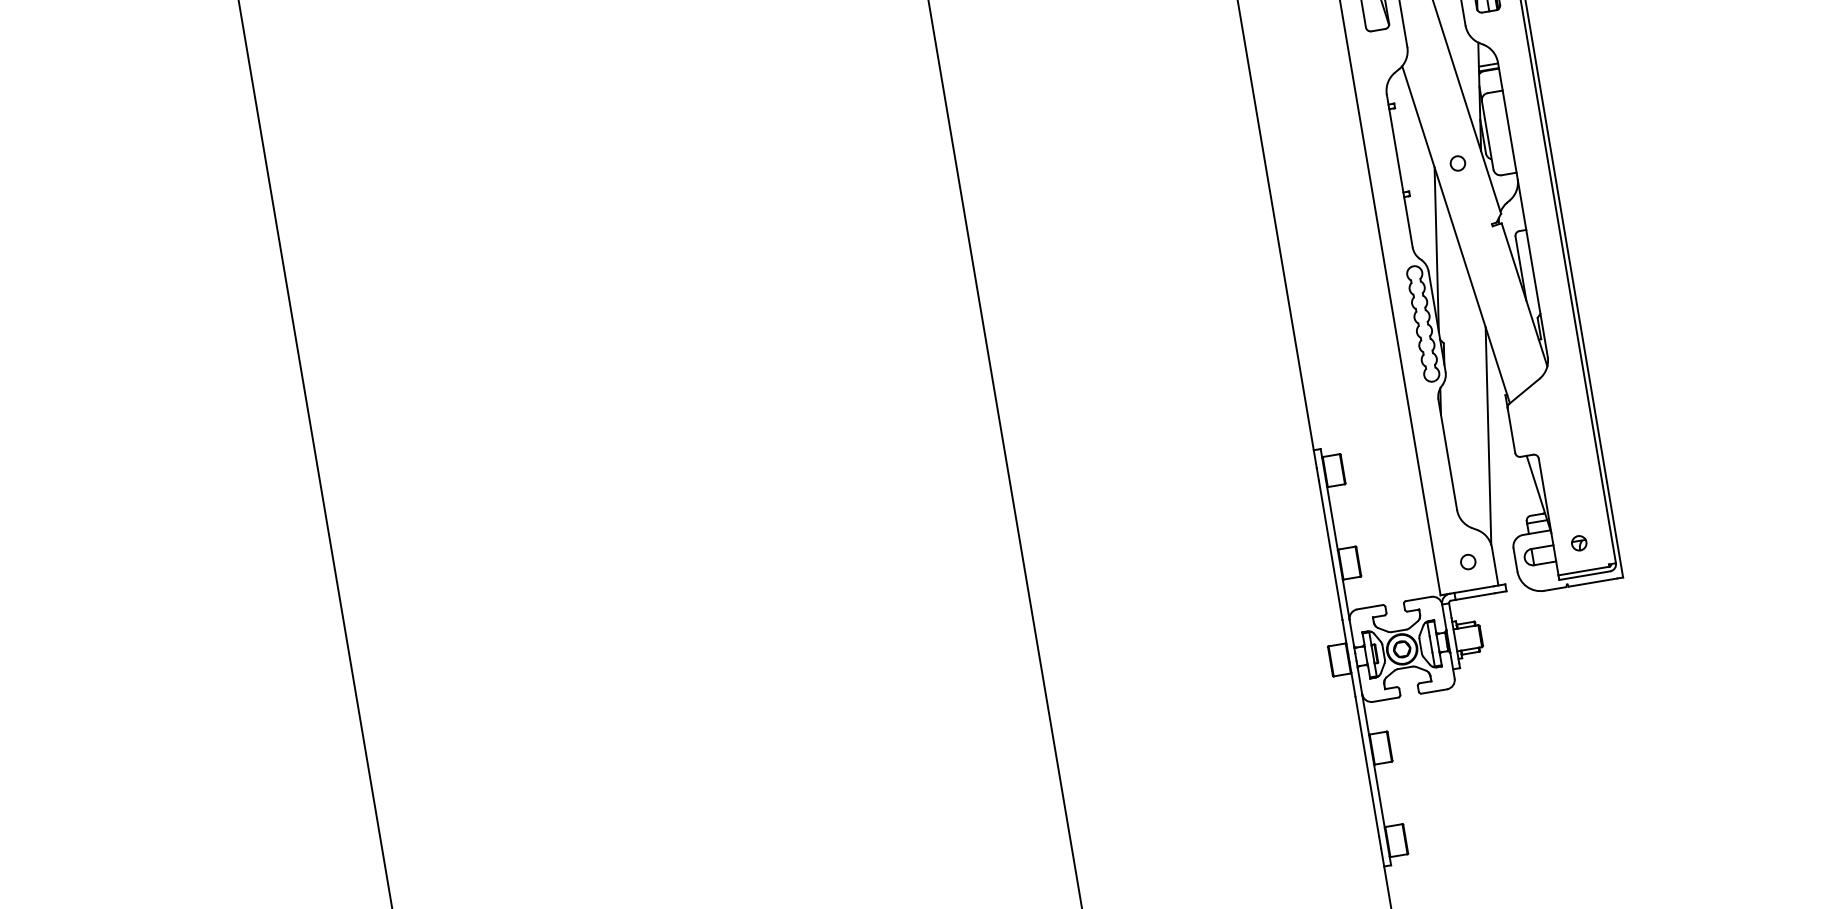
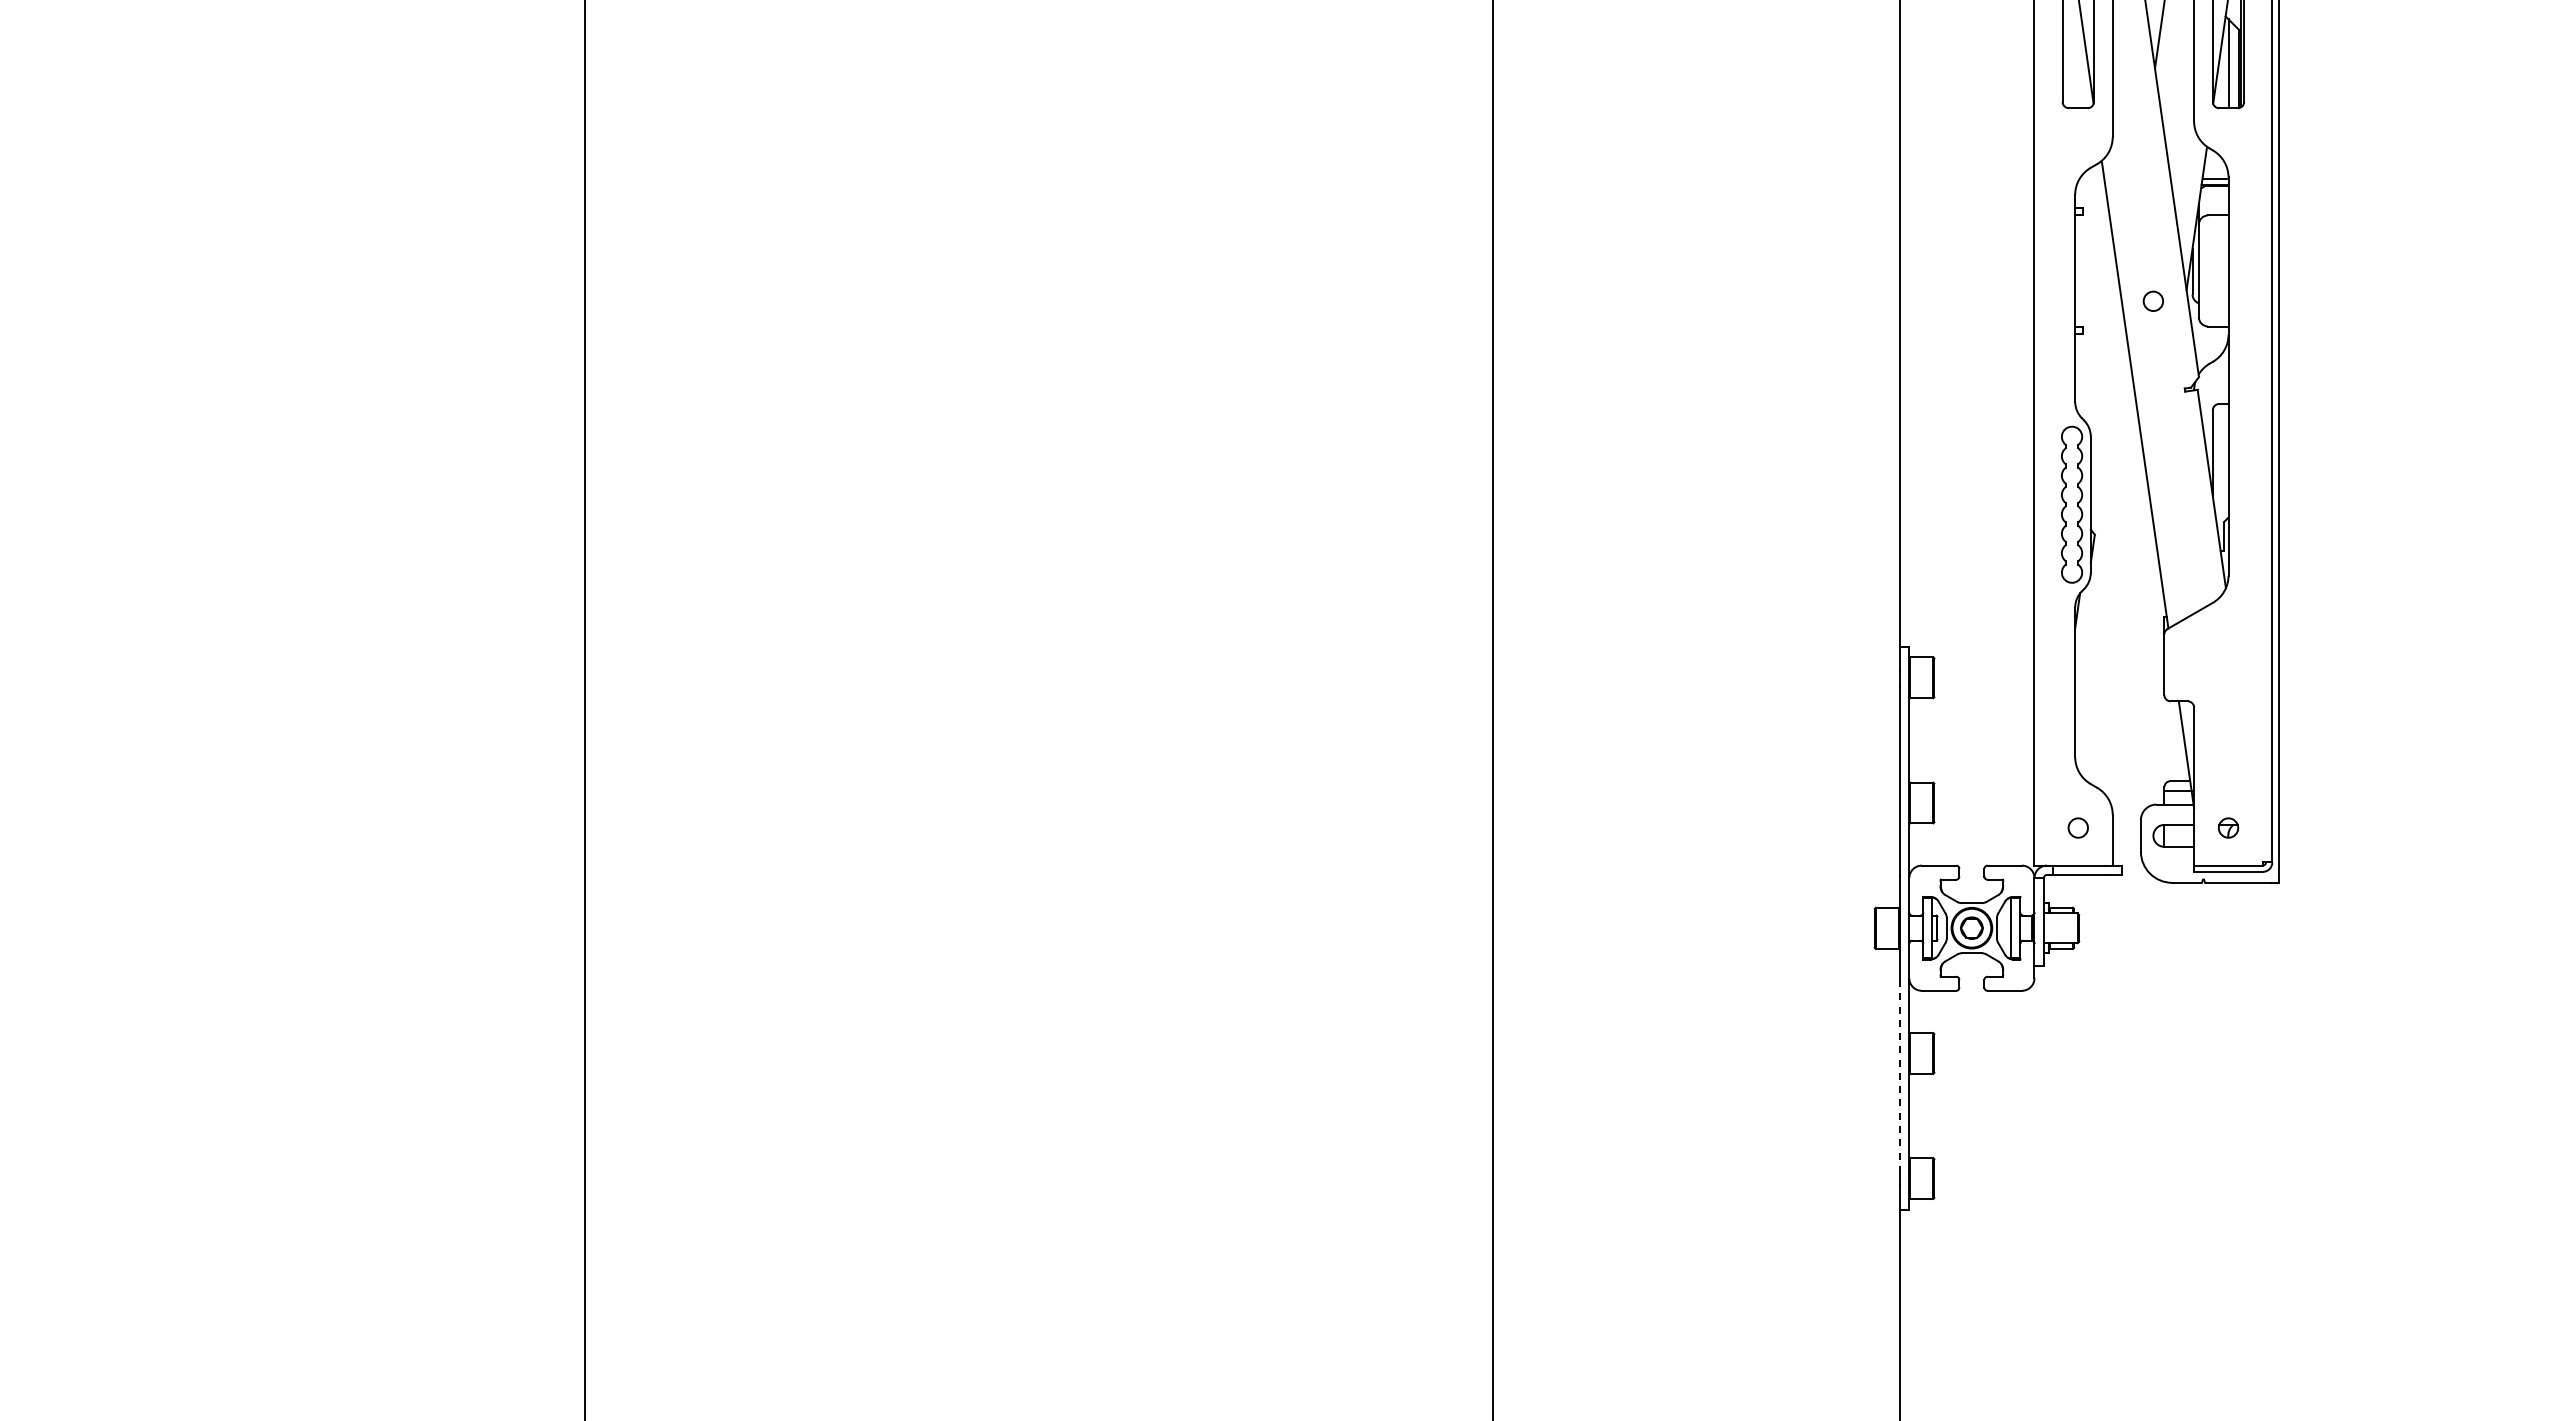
line: (1436, 249) -> (2105, 409), removed
line: (1488, 435) -> (2132, 666), removed
line: (1367, 767) -> (1899, 1075), solid -> dashed

